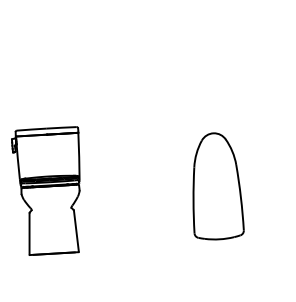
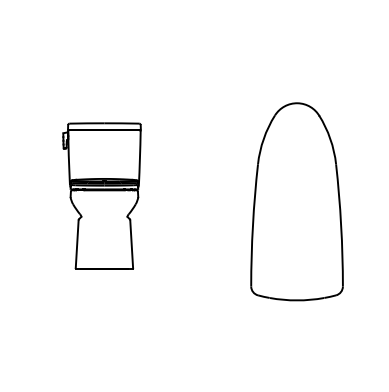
part: (216, 186) -> (296, 201), size x1.6

